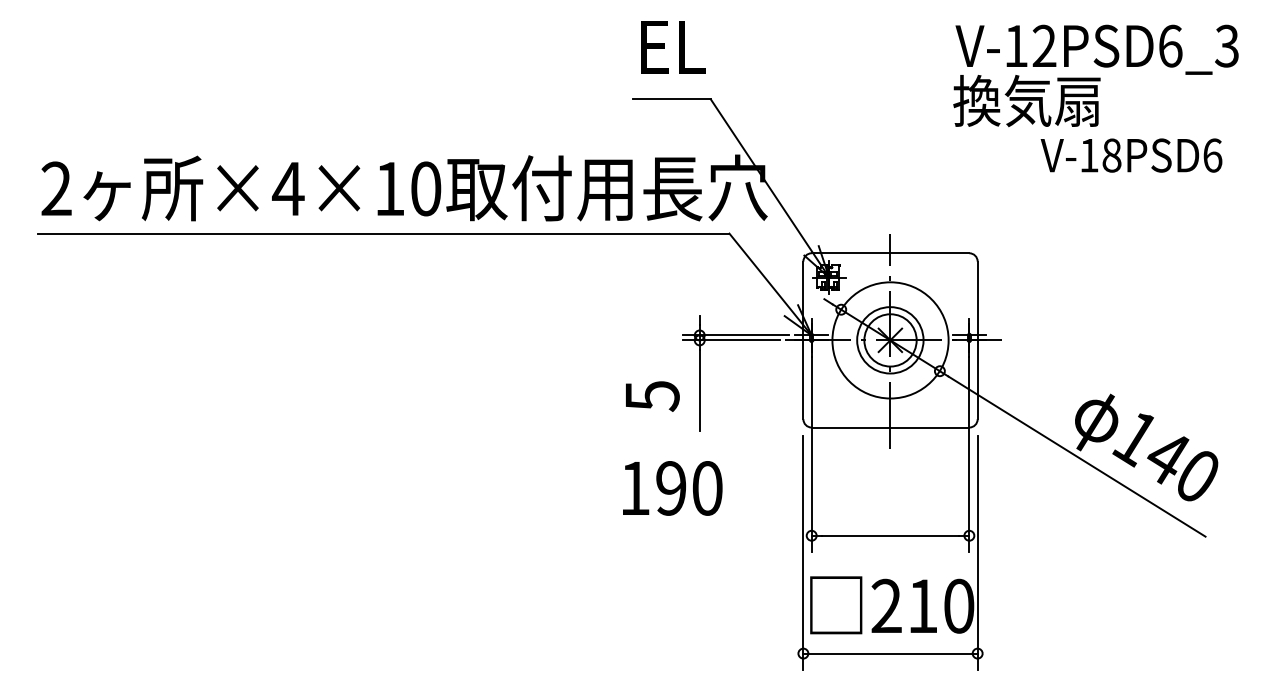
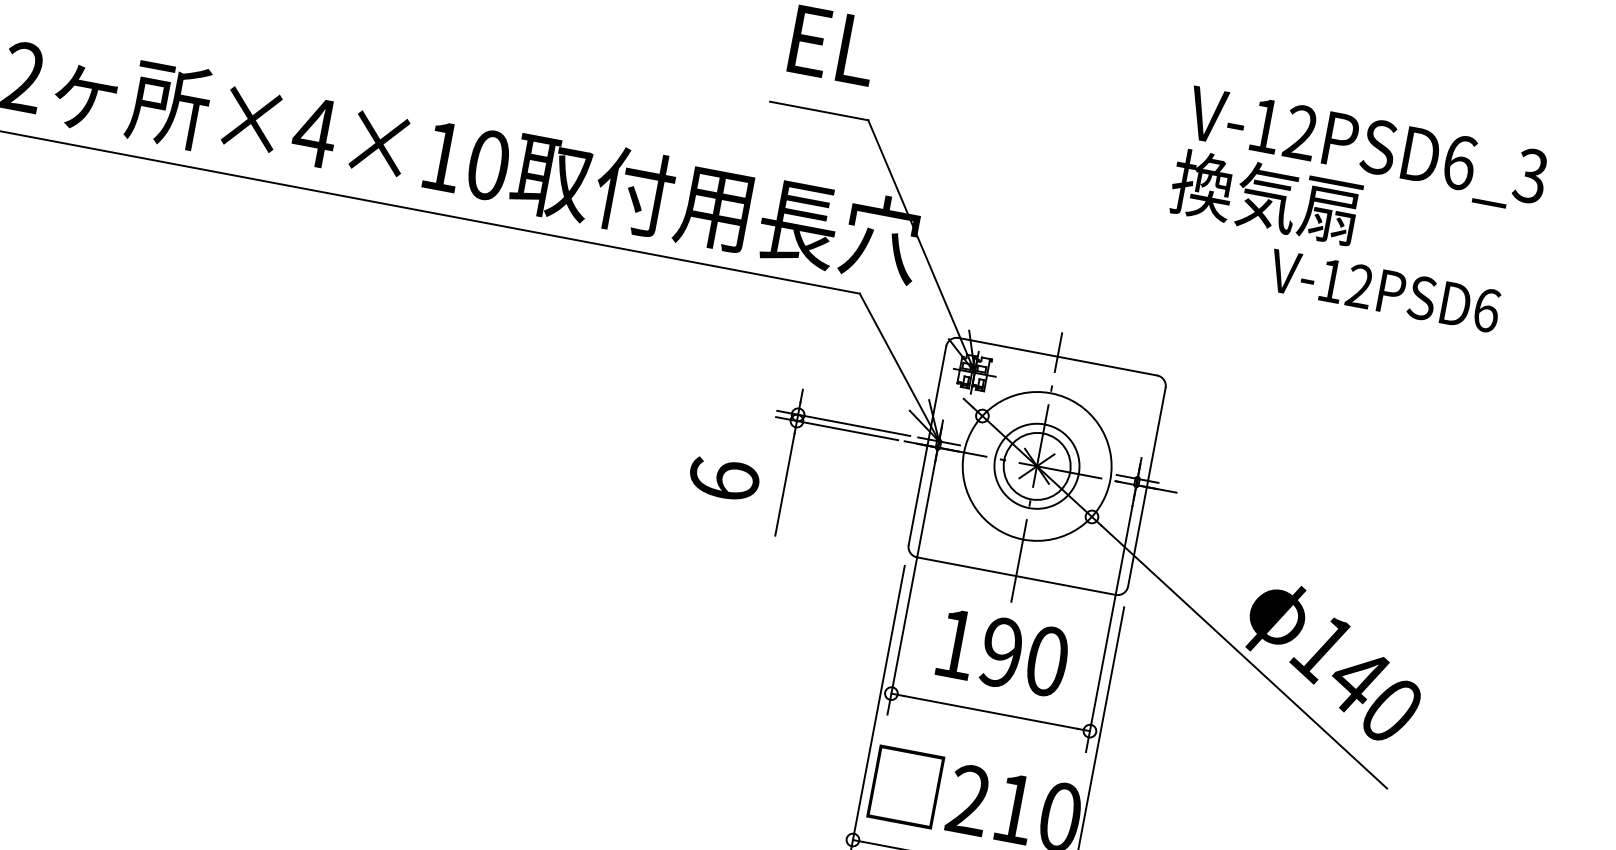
text: (1111, 155) -> (1359, 286), V-18PSD6 -> V-12PSD6
text: (652, 395) -> (724, 479), 5 -> 6
text: (672, 488) -> (1003, 653), moved

